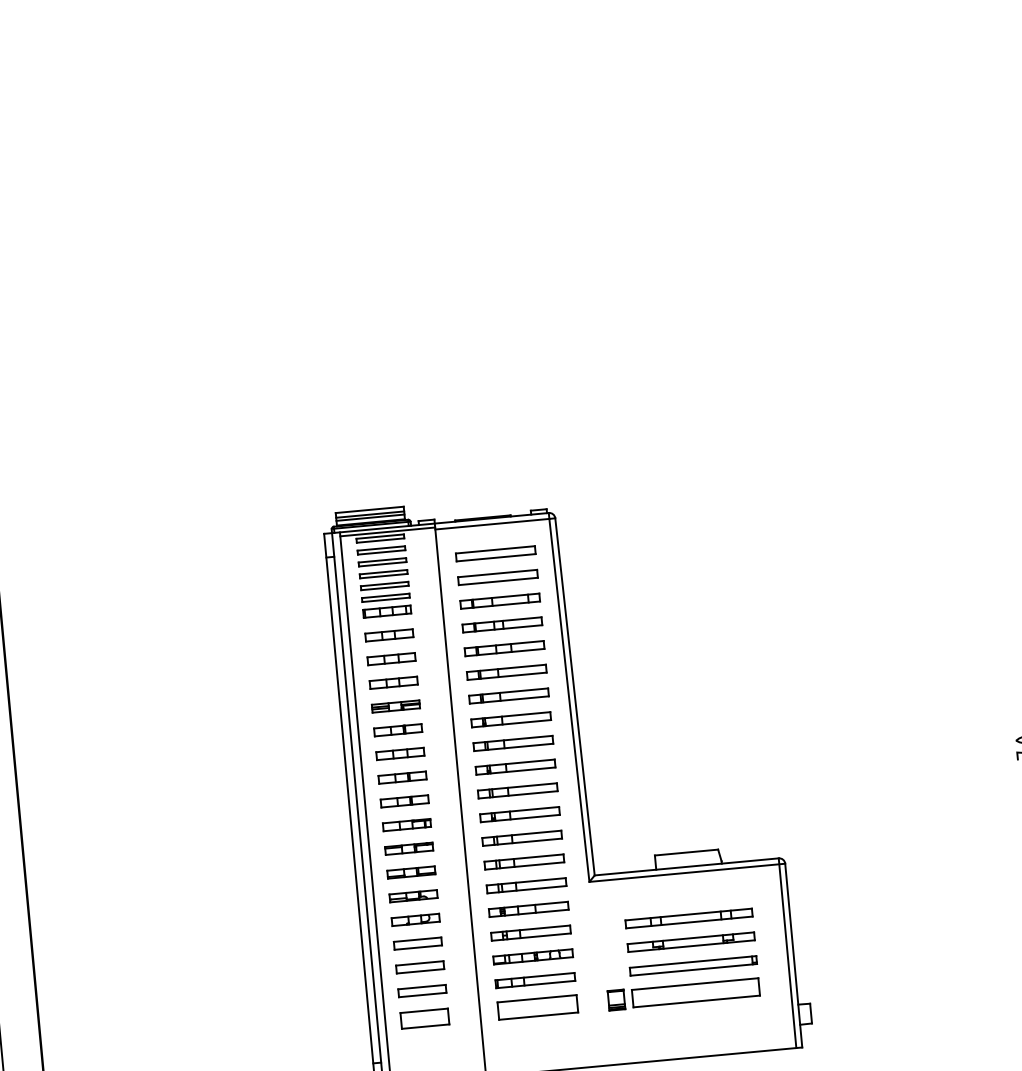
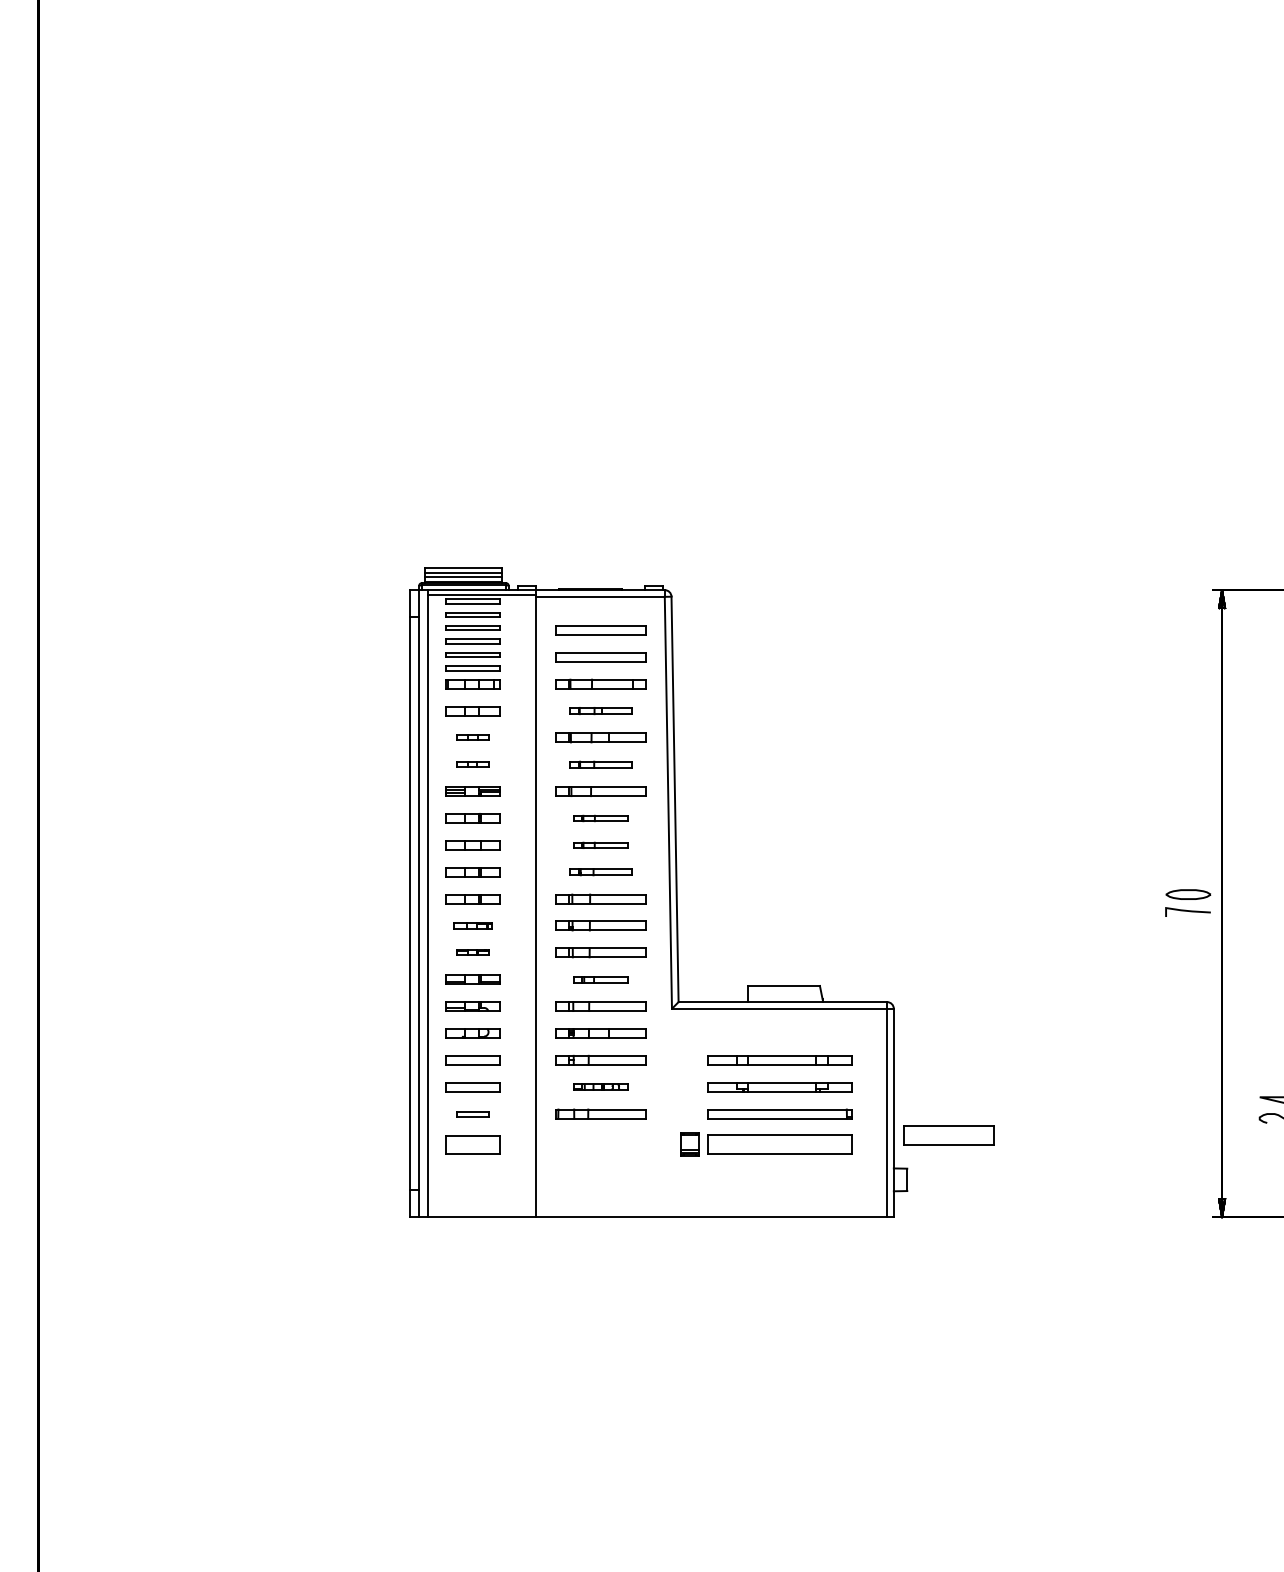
part: (501, 624) -> (600, 710), size x0.7
part: (391, 658) -> (472, 737), size x0.6
part: (506, 672) -> (600, 764), size x0.7
part: (393, 682) -> (472, 764), size x0.6
part: (510, 719) -> (600, 818), size x0.6
part: (512, 743) -> (600, 845), size x0.6
part: (515, 766) -> (600, 871), size x0.7
part: (406, 824) -> (472, 925), size x0.7
part: (408, 848) -> (472, 952), size x0.6
part: (523, 861) -> (600, 979), size x0.6
part: (532, 956) -> (600, 1086), size x0.6
part: (422, 991) -> (472, 1114), size x0.6
part: (537, 1007) -> (948, 1135), moved

